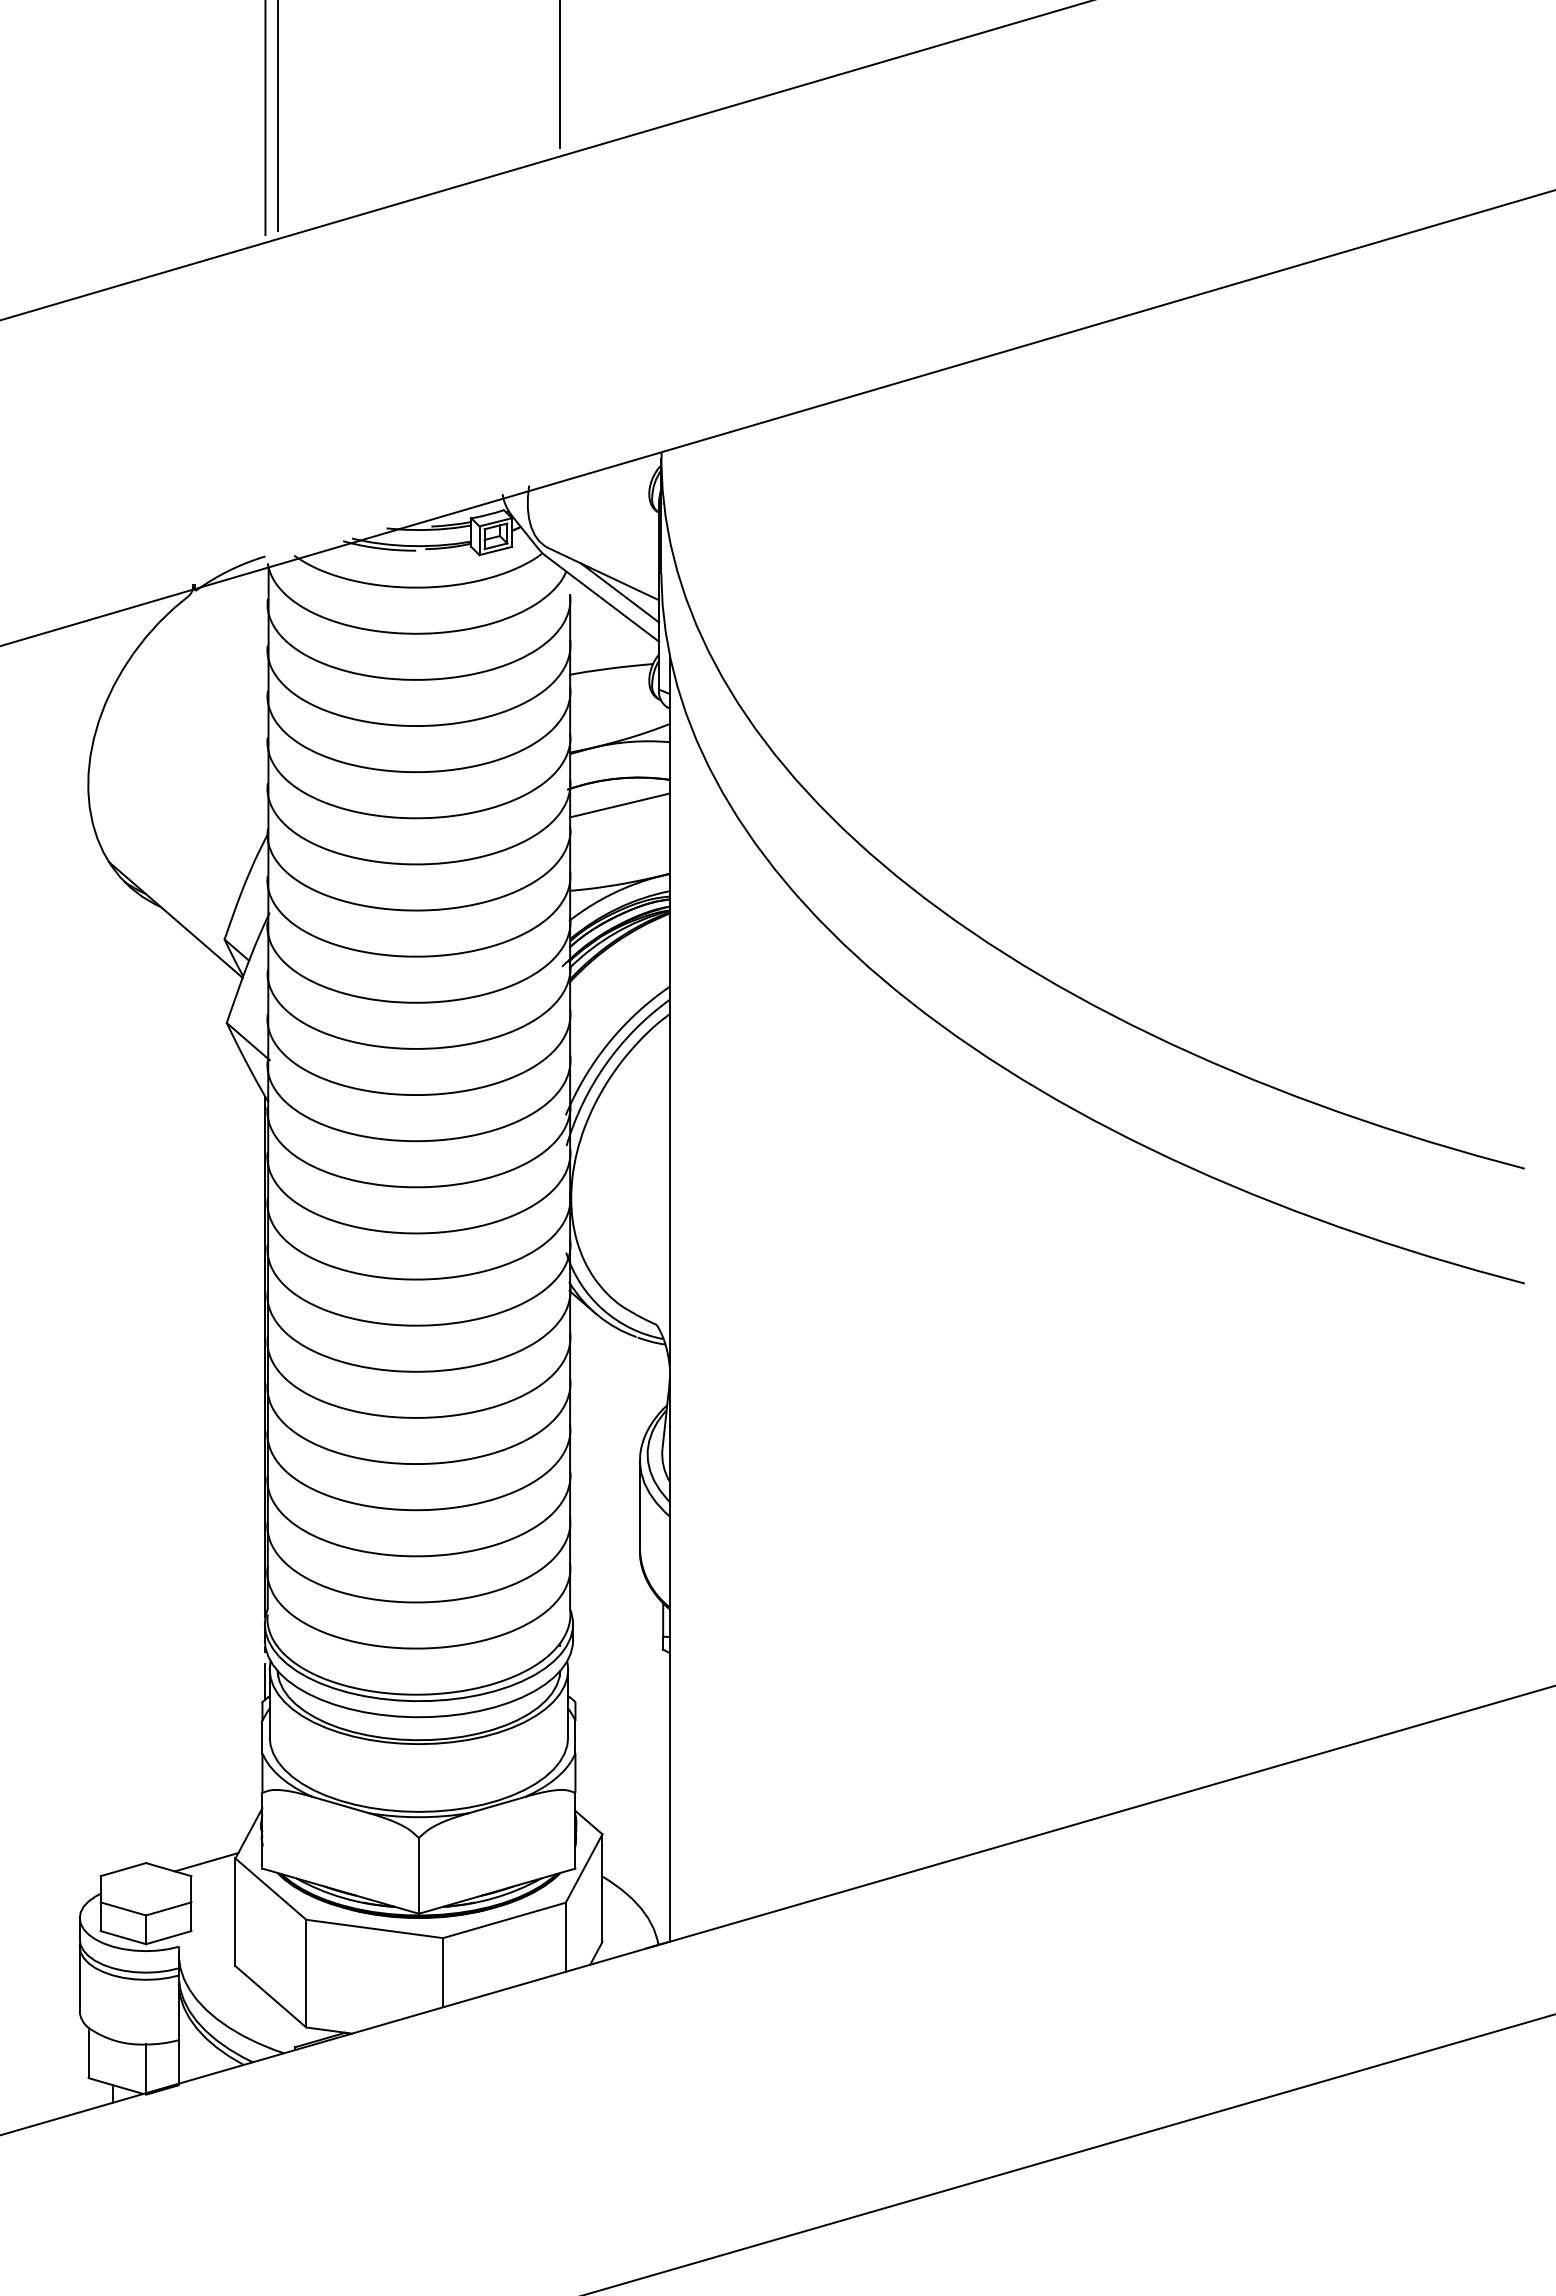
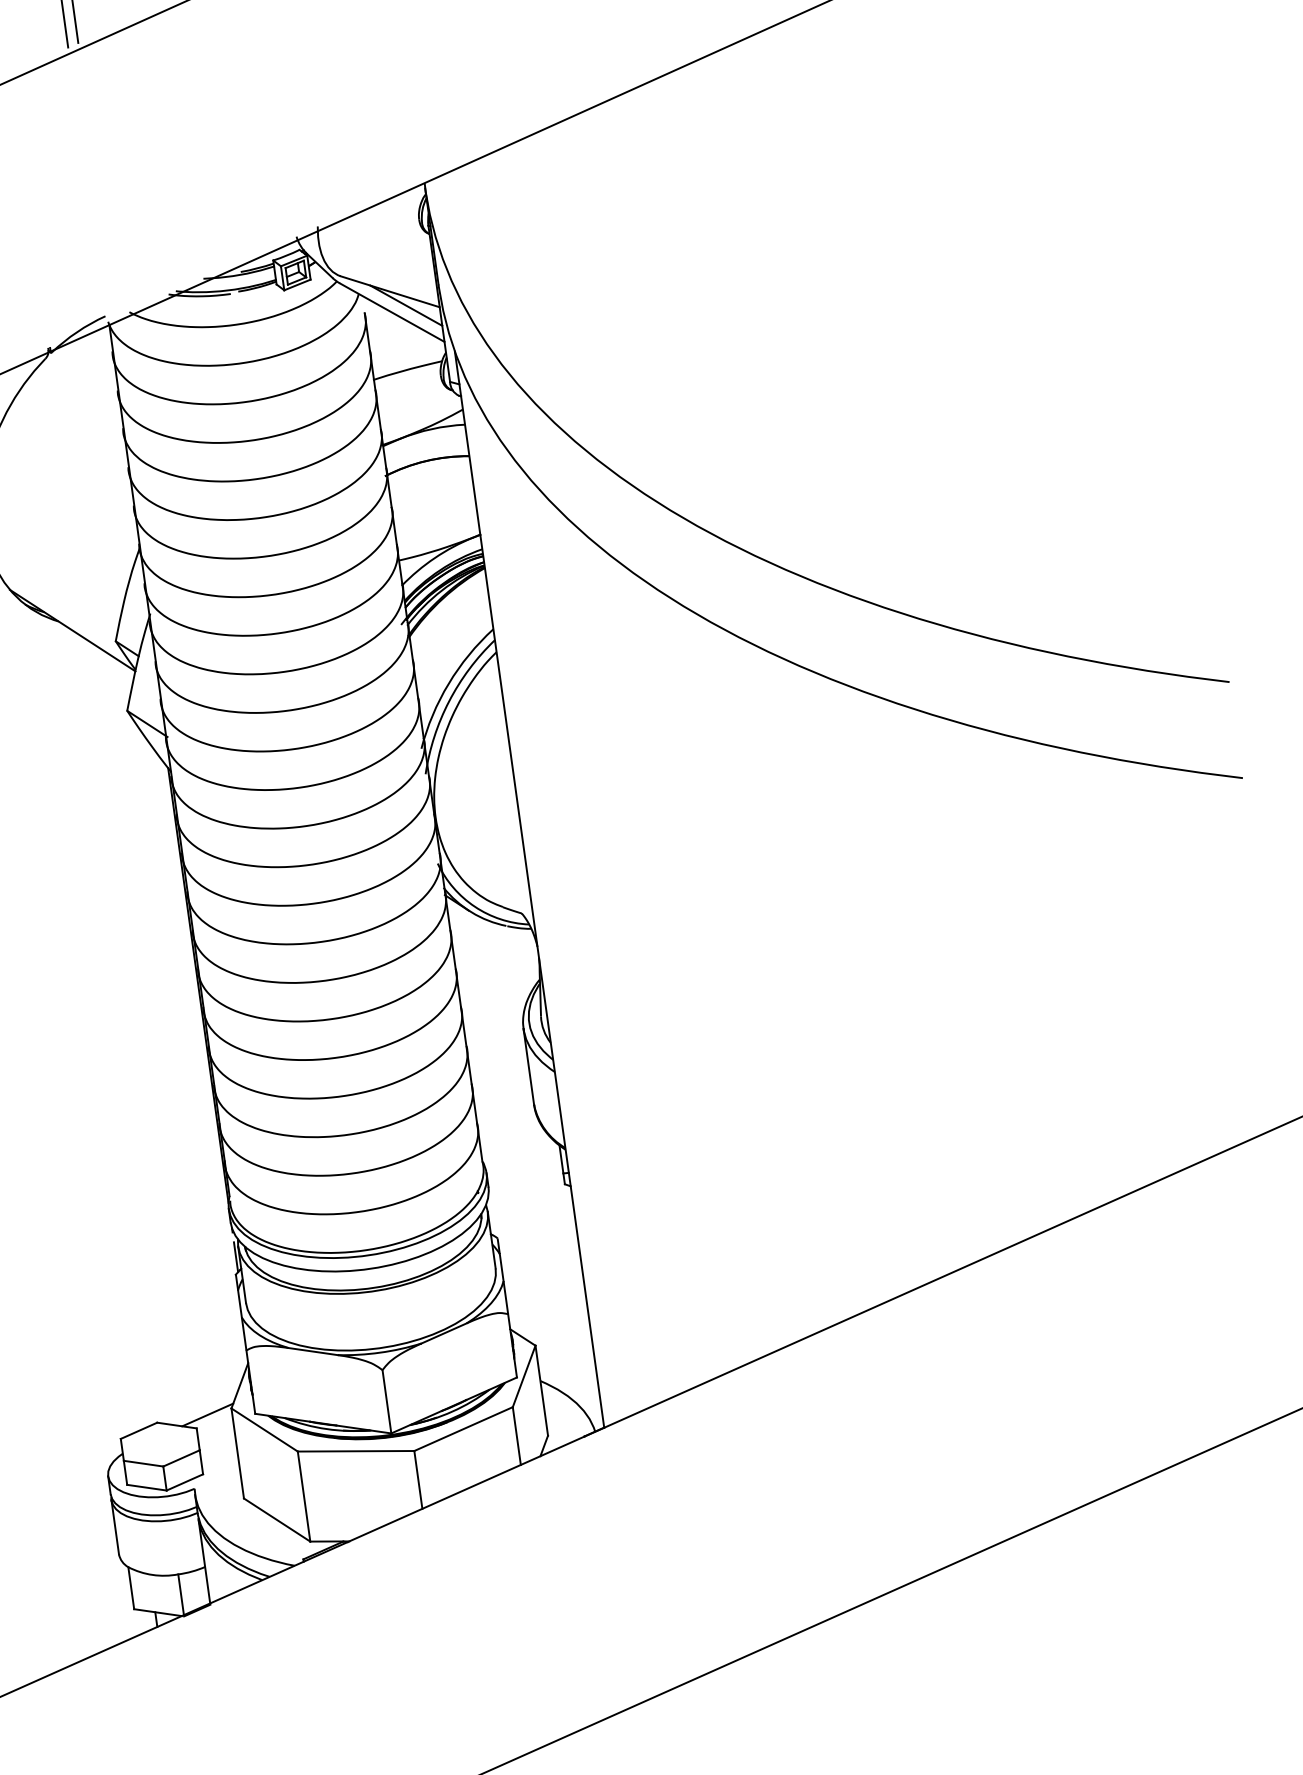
line: (619, 805) -> (430, 483), removed

